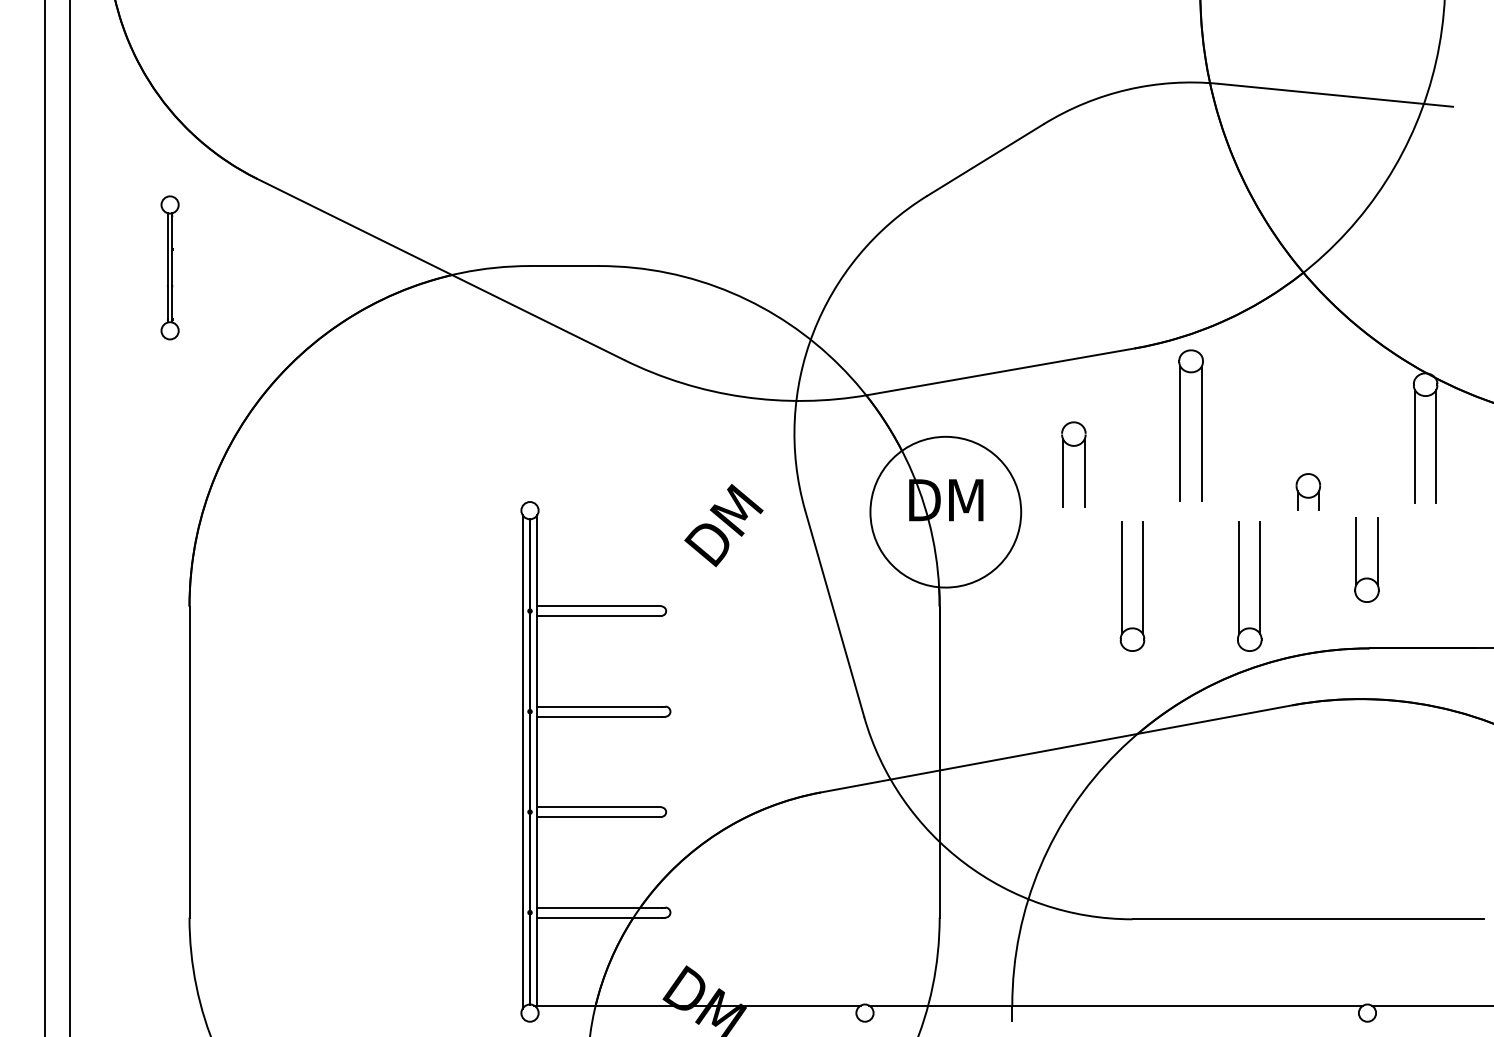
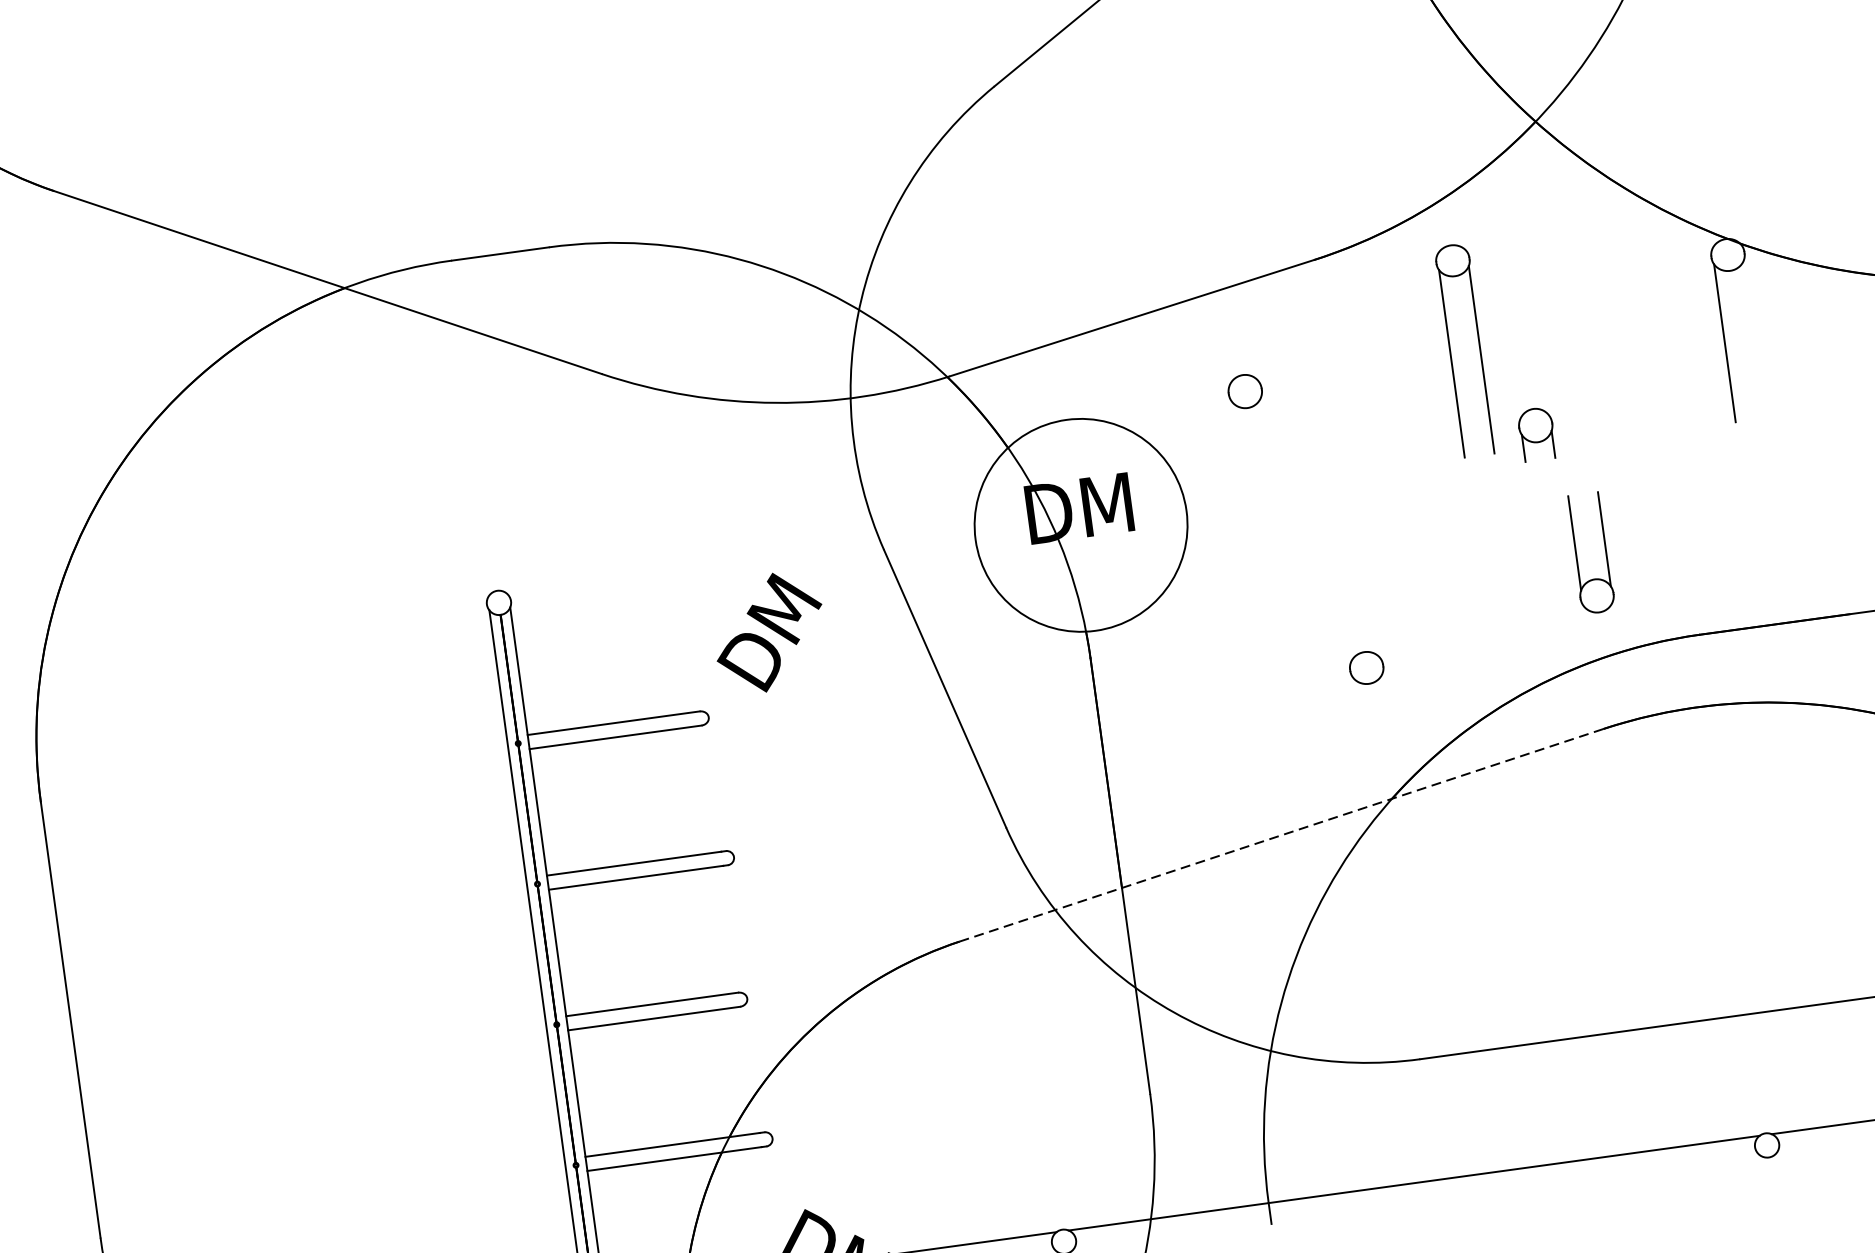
part: (1180, 425) -> (1450, 352), moved
line: (1436, 445) -> (1754, 337), removed
line: (1063, 472) -> (1238, 447), removed
line: (1084, 472) -> (1267, 443), removed
part: (1307, 491) -> (1535, 433), moved
text: (723, 525) -> (768, 632), moved
part: (1356, 559) -> (1576, 554), moved
line: (1121, 577) -> (1339, 583), removed
line: (1143, 577) -> (1370, 578), removed
part: (1239, 586) -> (1506, 573), removed
line: (1056, 748) -> (1281, 834), solid -> dashed

